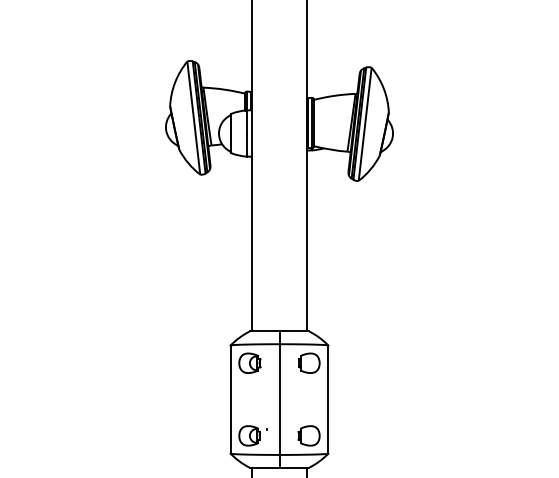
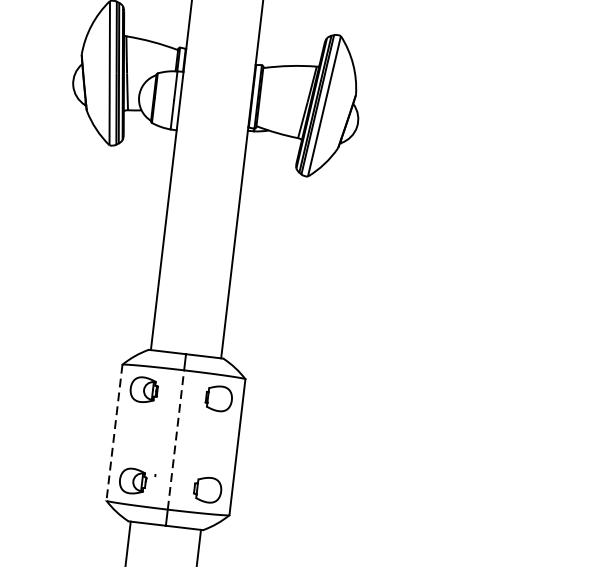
line: (279, 399) -> (175, 439), solid -> dashed
line: (230, 400) -> (114, 433), solid -> dashed

